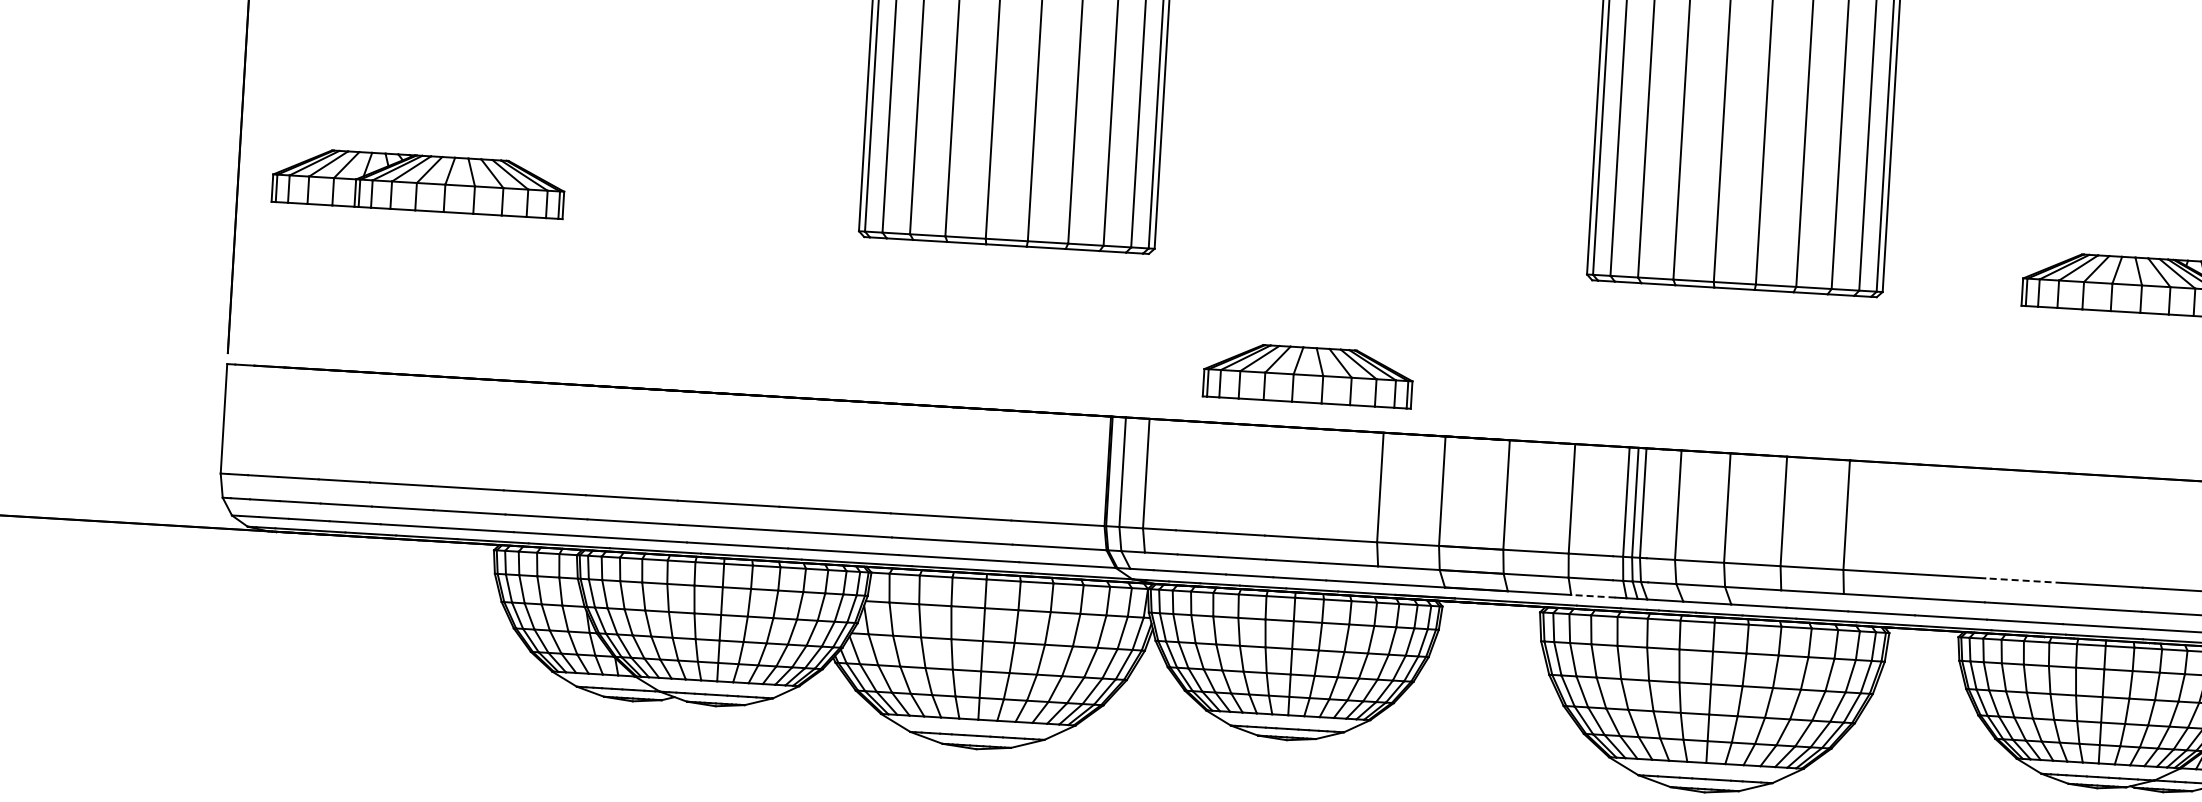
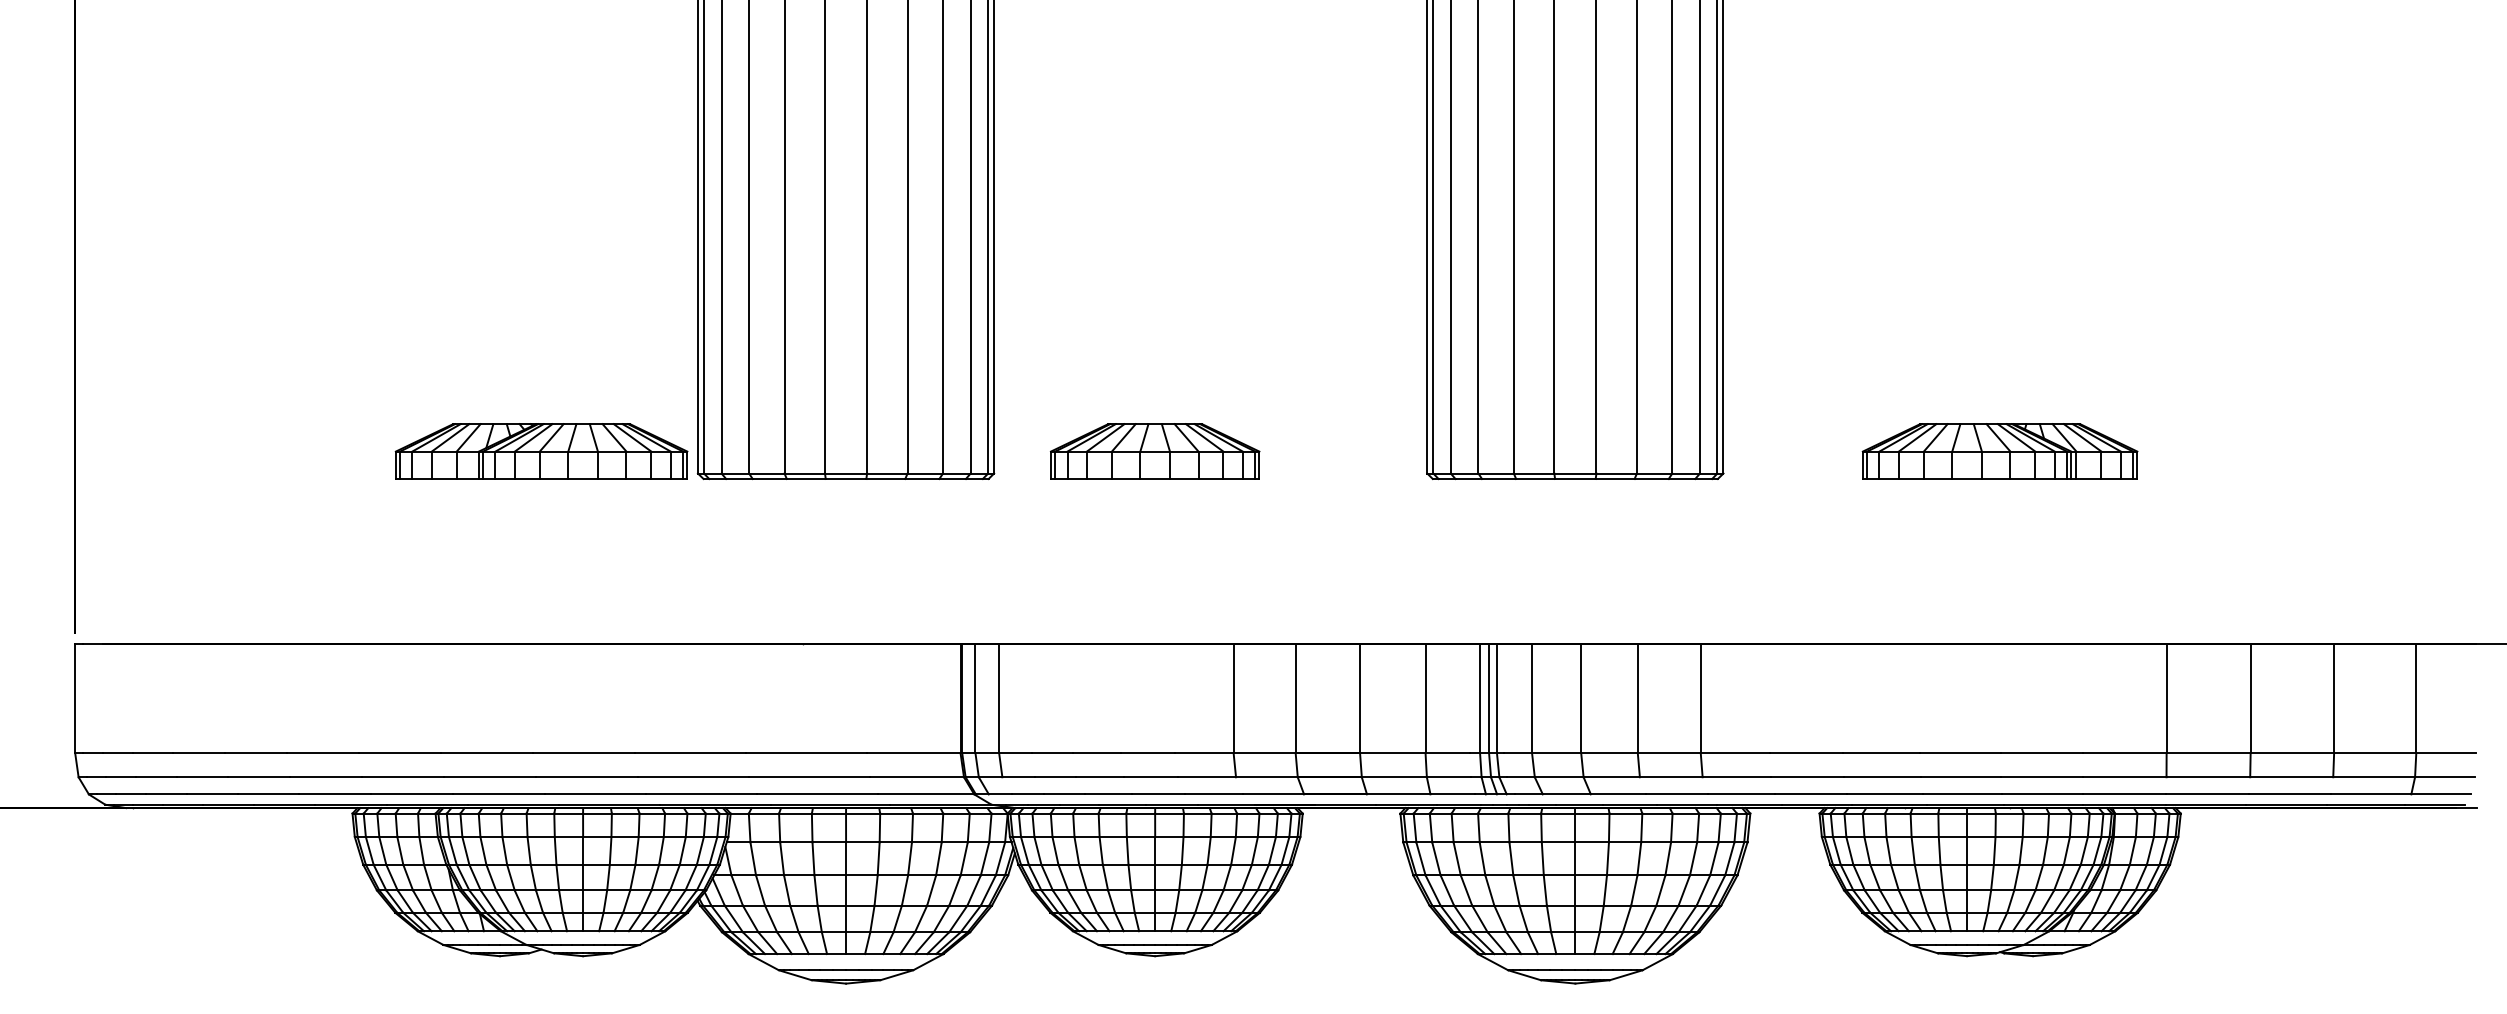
part: (418, 183) -> (541, 451), moved
part: (1307, 375) -> (1154, 451), moved
line: (2023, 580) -> (1881, 753), dashed -> solid
line: (1593, 596) -> (1452, 794), dashed -> solid

